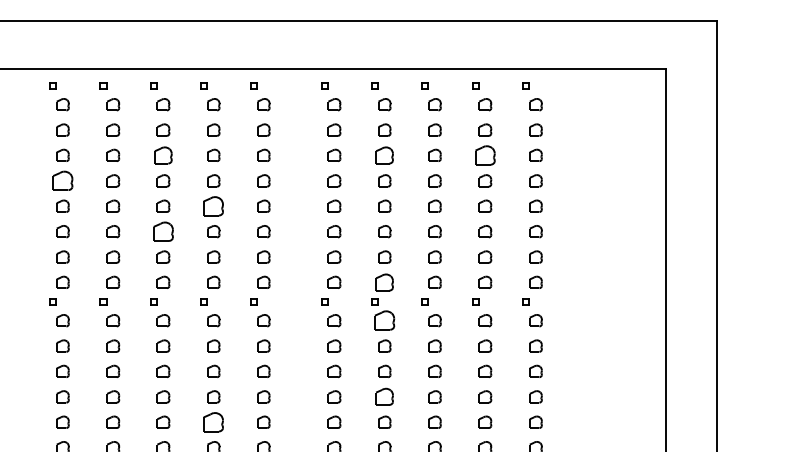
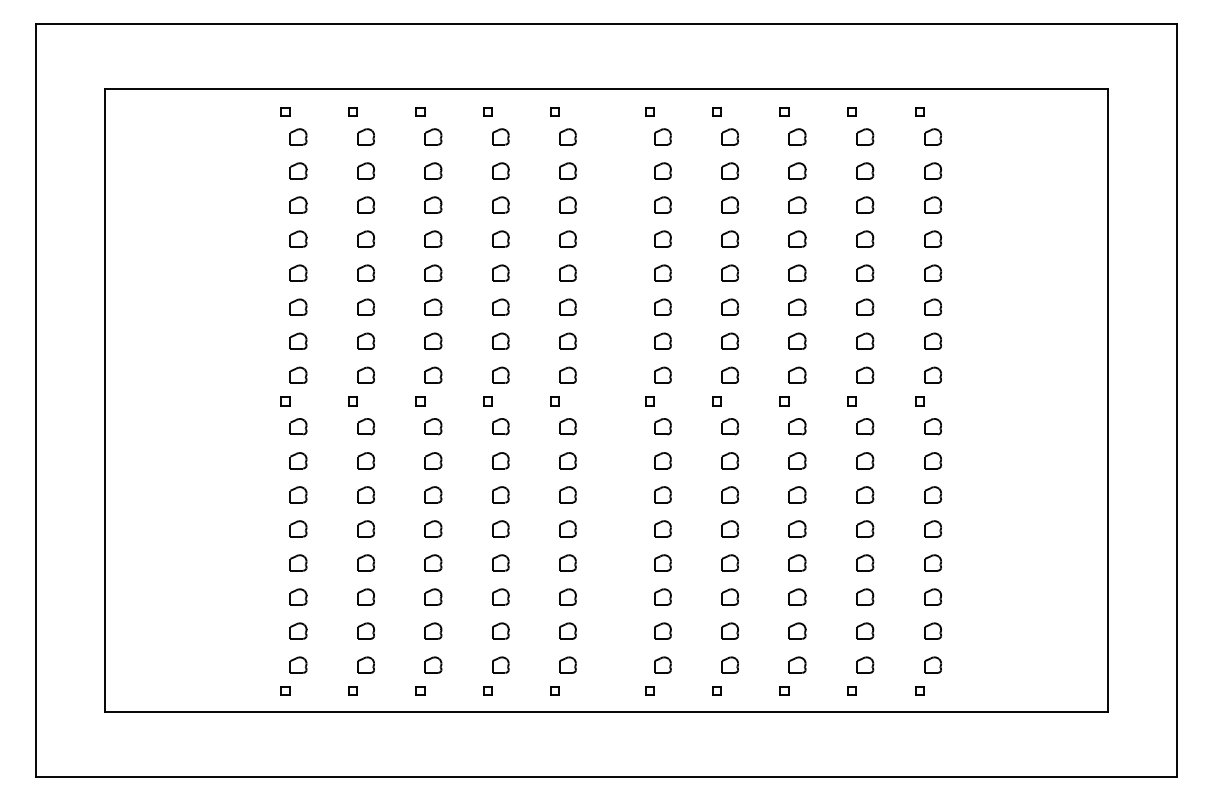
part: (163, 155) -> (433, 204), size x0.71
part: (384, 155) -> (729, 204), size x0.71
part: (485, 155) -> (865, 204), size x0.62
part: (62, 180) -> (298, 238), size x0.62
part: (213, 205) -> (500, 272), size x0.62
part: (163, 231) -> (433, 306), size x0.62
part: (384, 281) -> (729, 374), size x0.71
part: (384, 320) -> (729, 426), size x0.62
part: (384, 396) -> (729, 528), size x0.71
part: (213, 421) -> (500, 562), size x0.62

